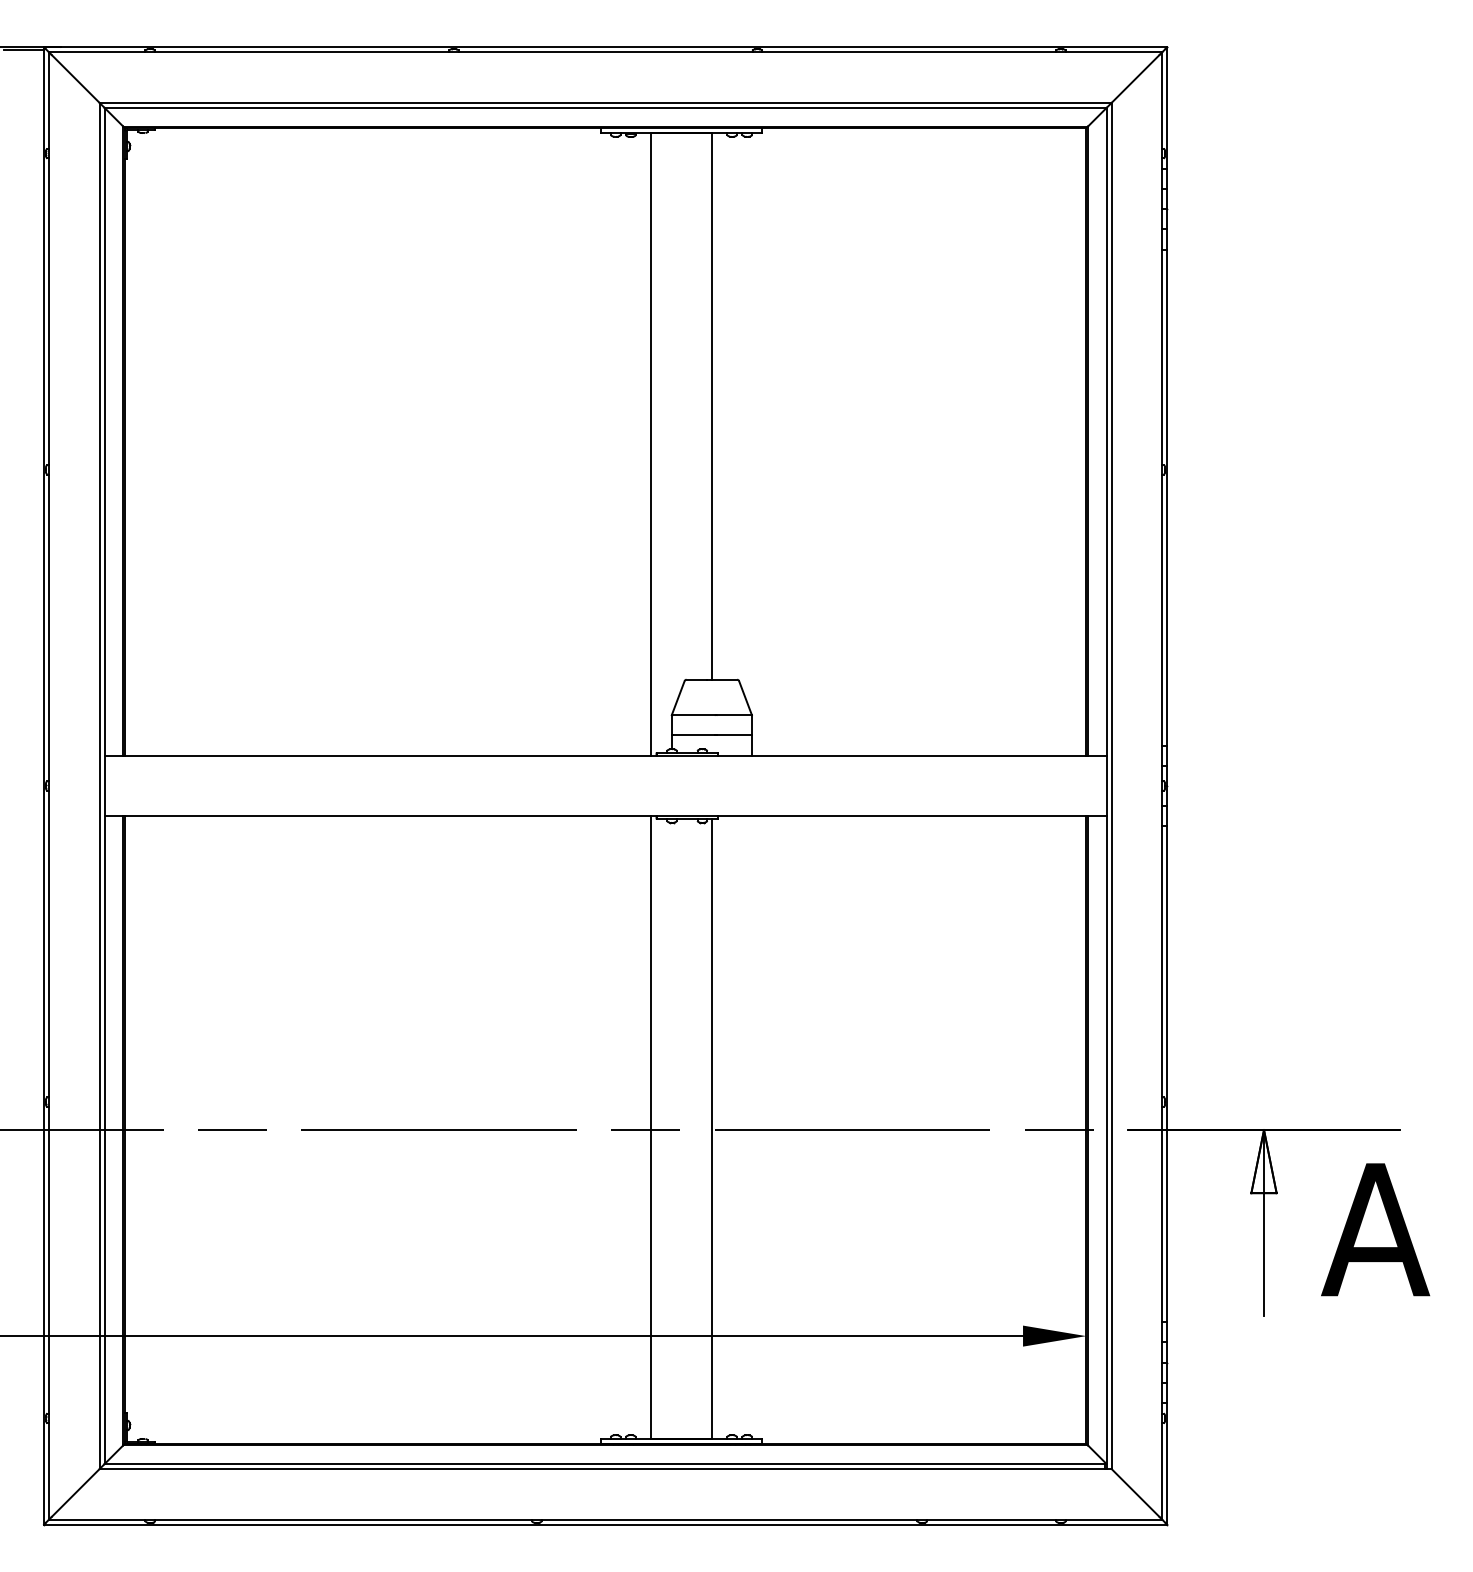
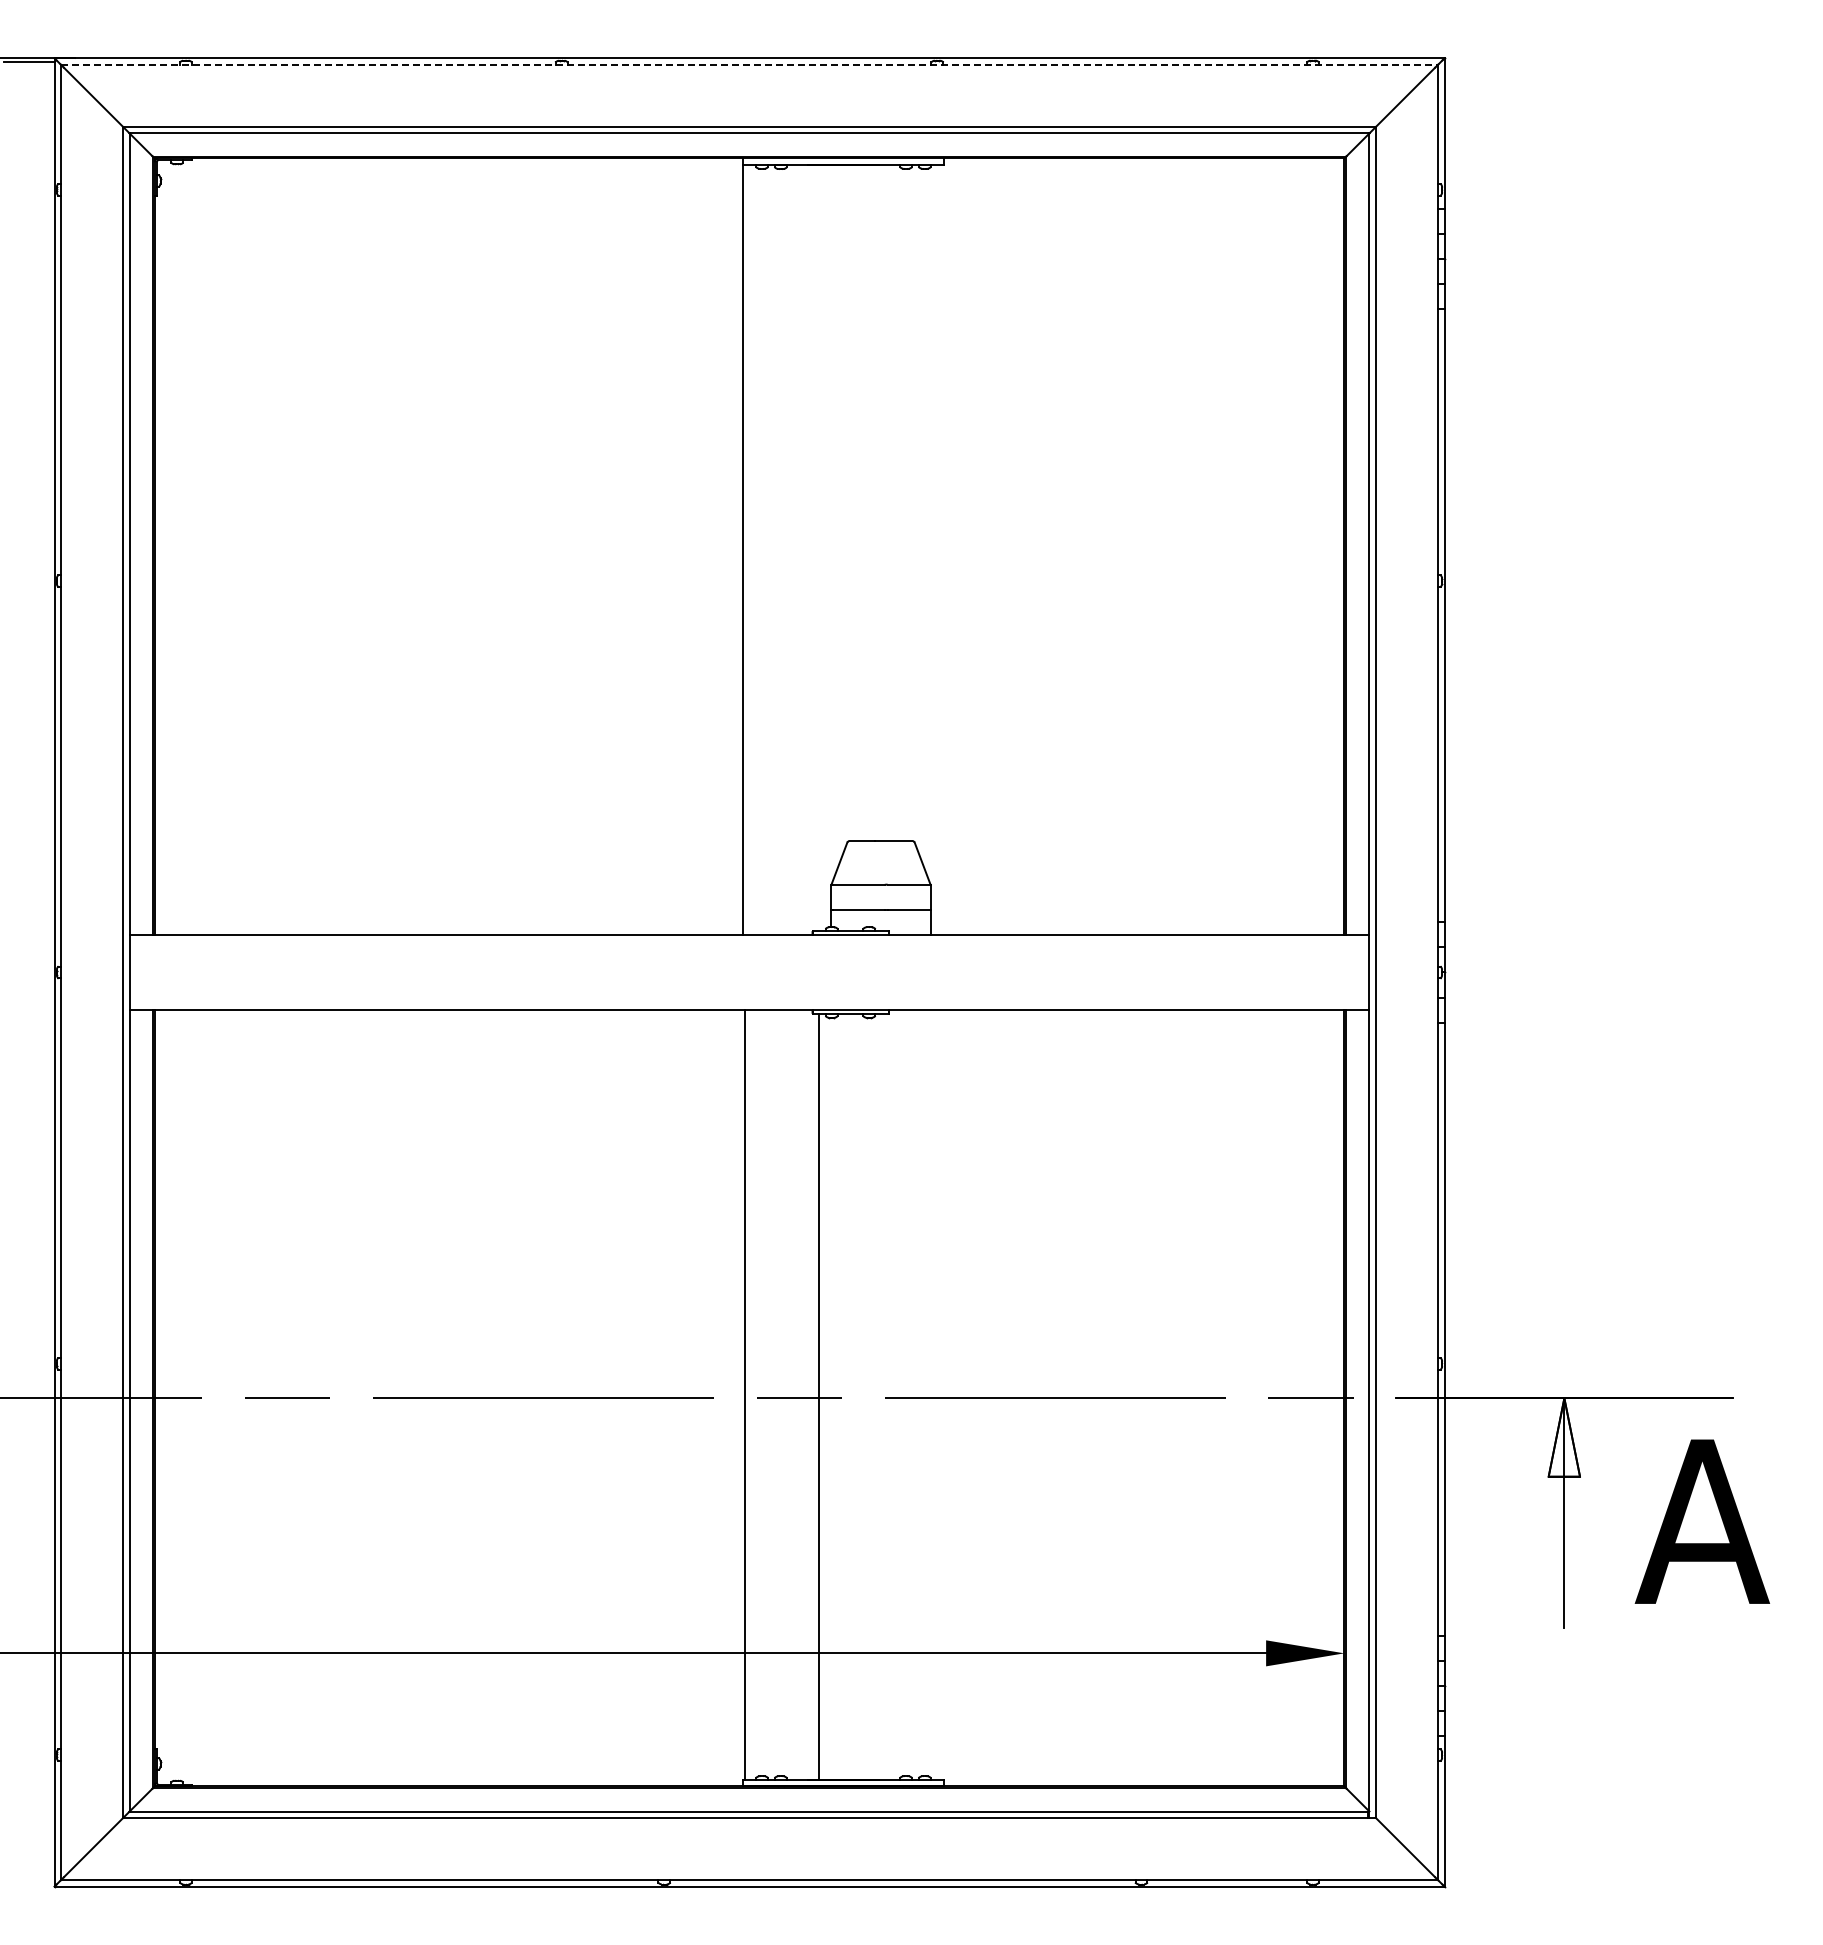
line: (605, 52) -> (749, 64), solid -> dashed
line: (712, 406) -> (881, 502), removed
line: (650, 444) -> (742, 549), moved
line: (650, 1127) -> (744, 1395), moved
line: (712, 1128) -> (819, 1396), moved

